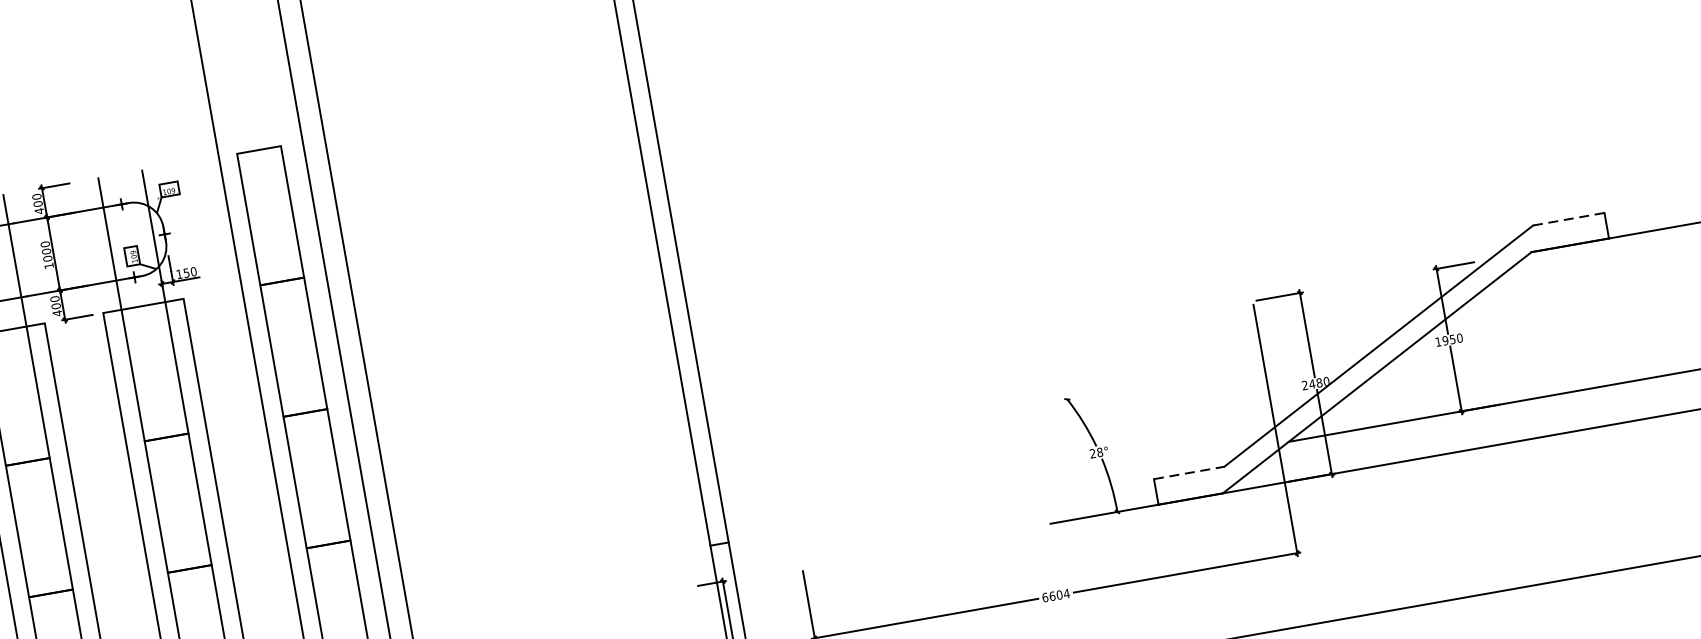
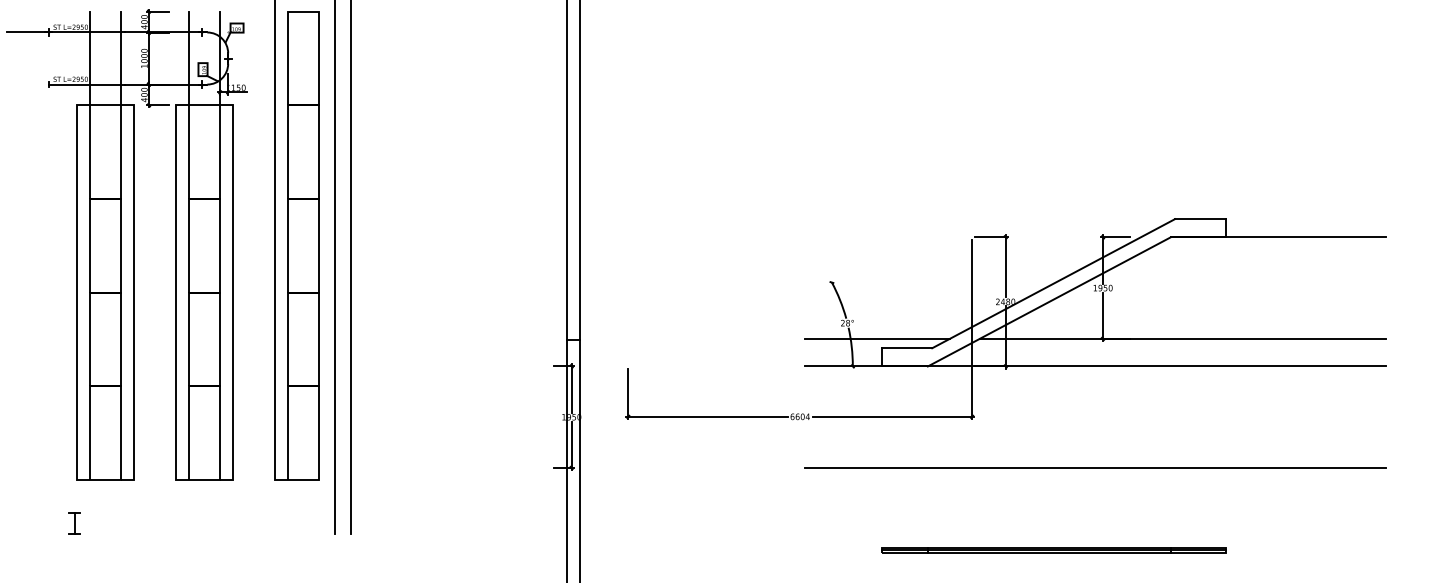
line: (1567, 219) -> (1199, 219), dashed -> solid
line: (1145, 466) -> (877, 338), added
line: (1189, 473) -> (907, 348), dashed -> solid

